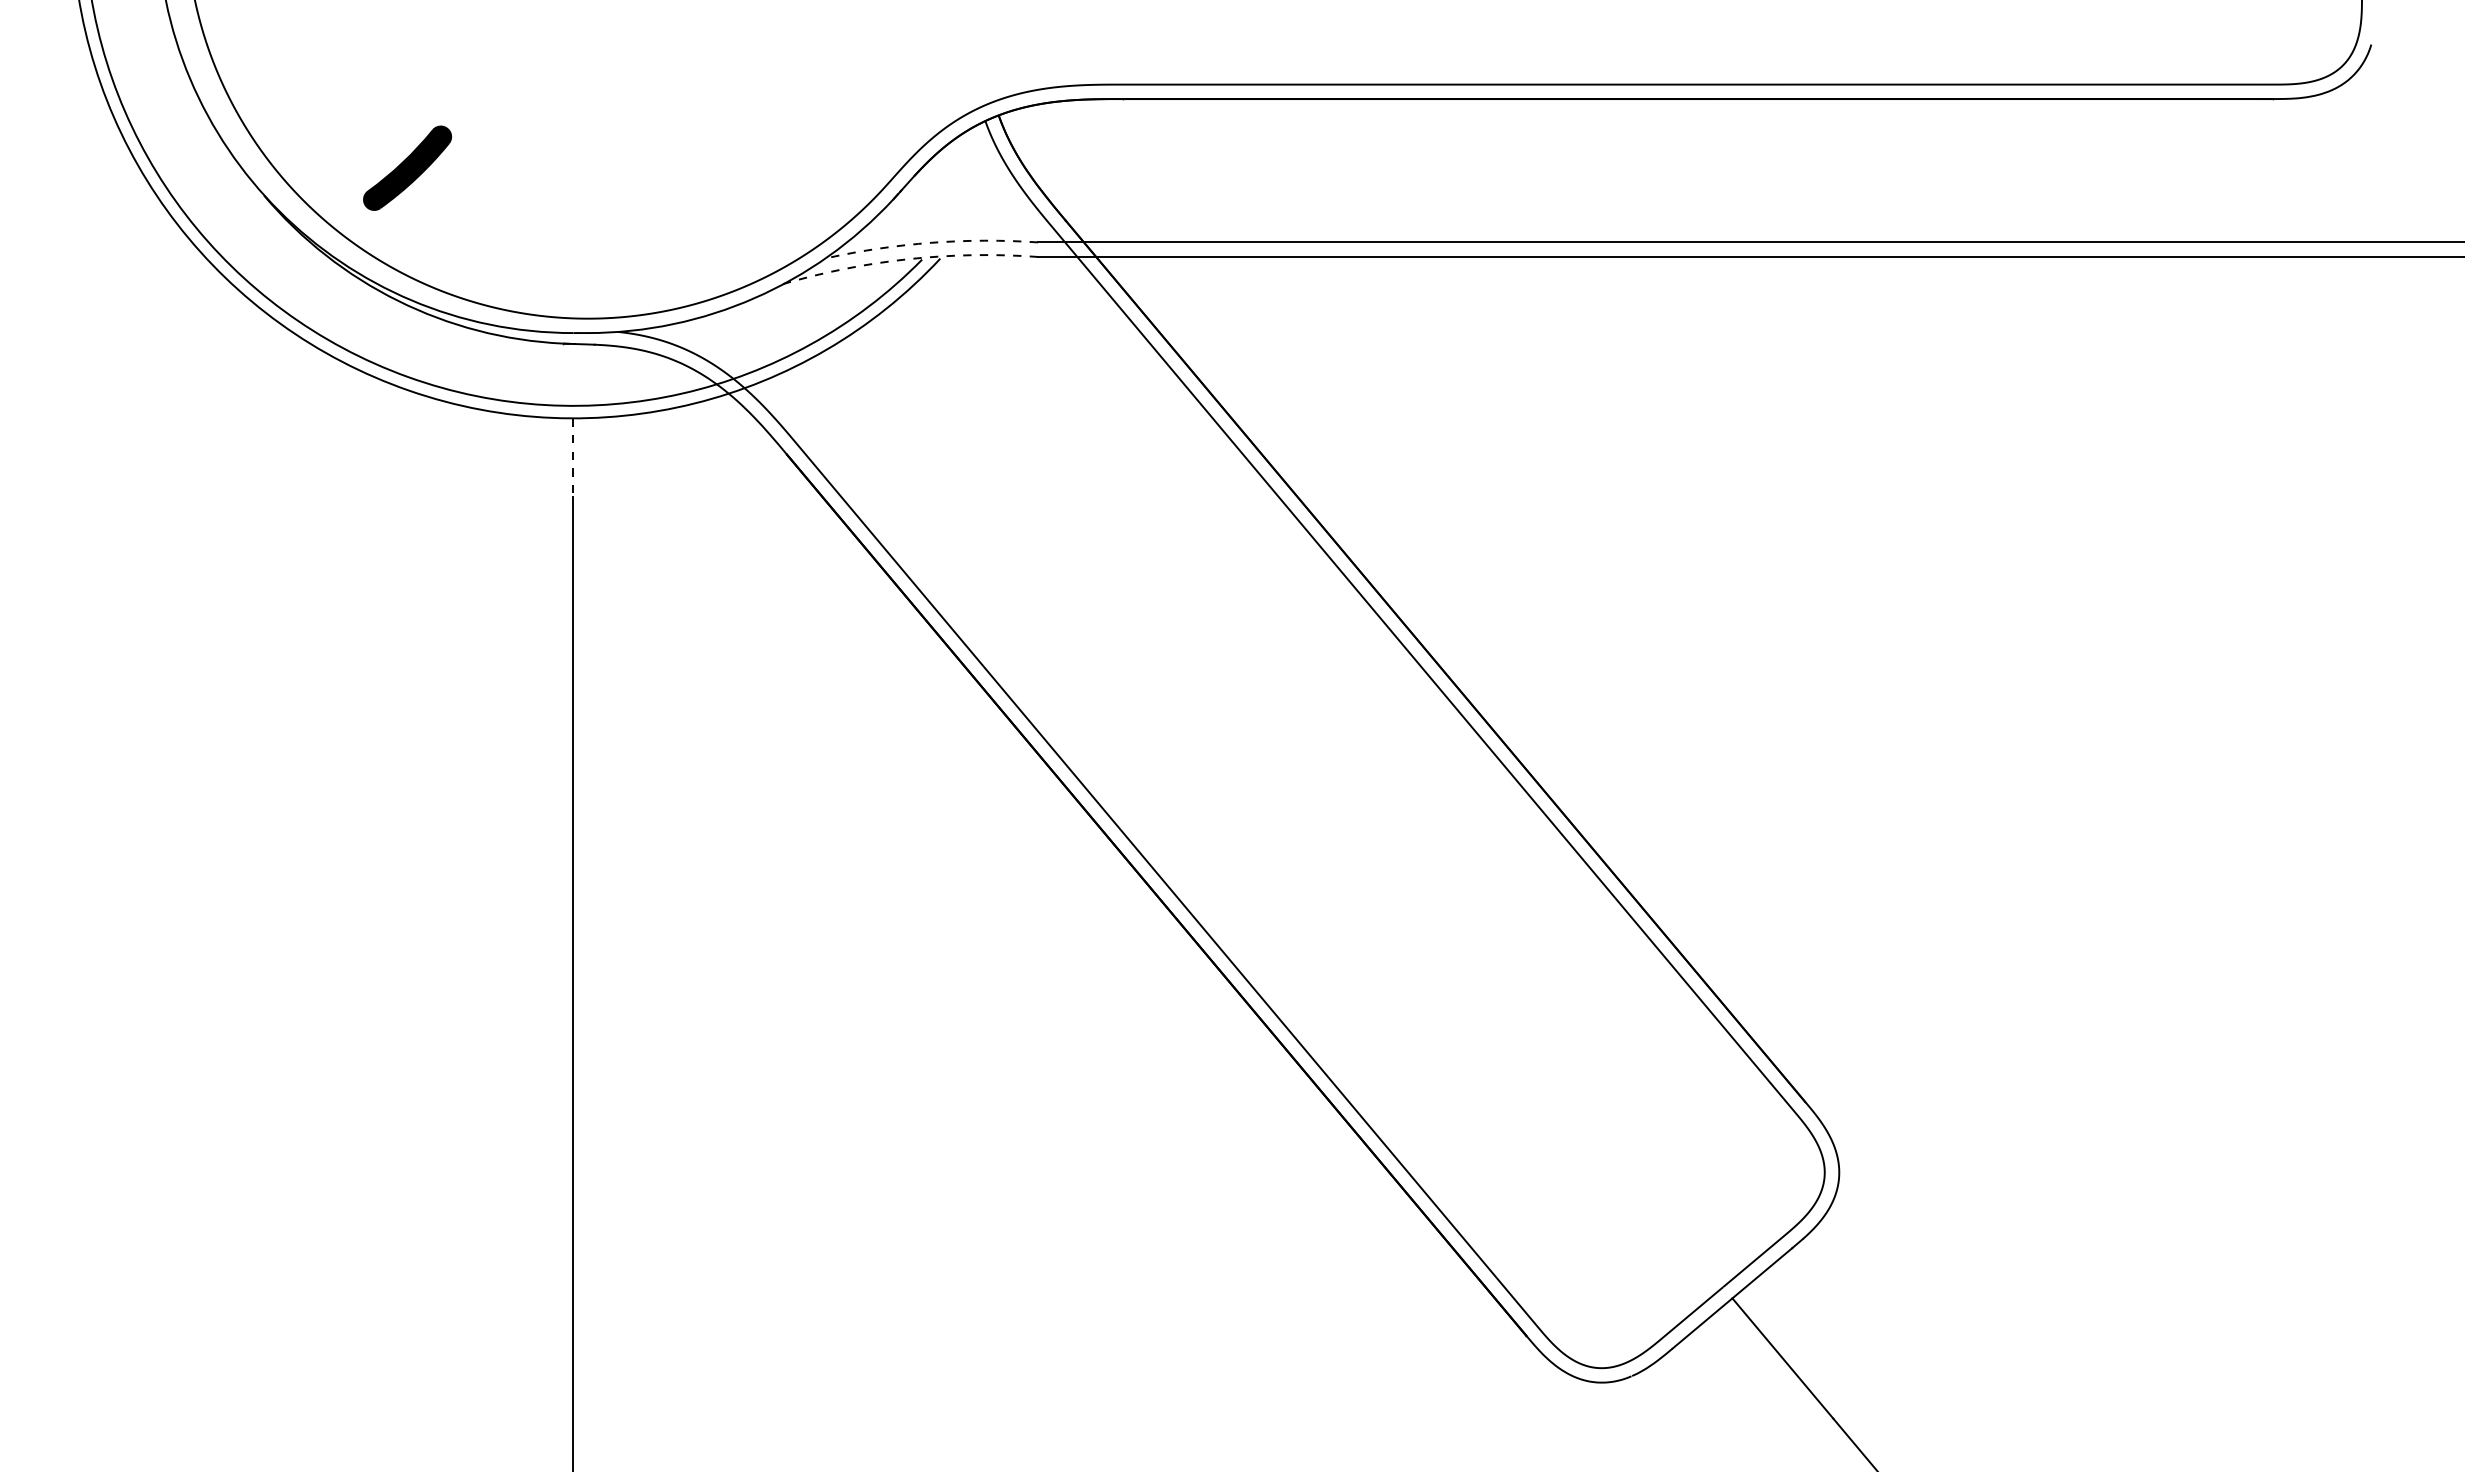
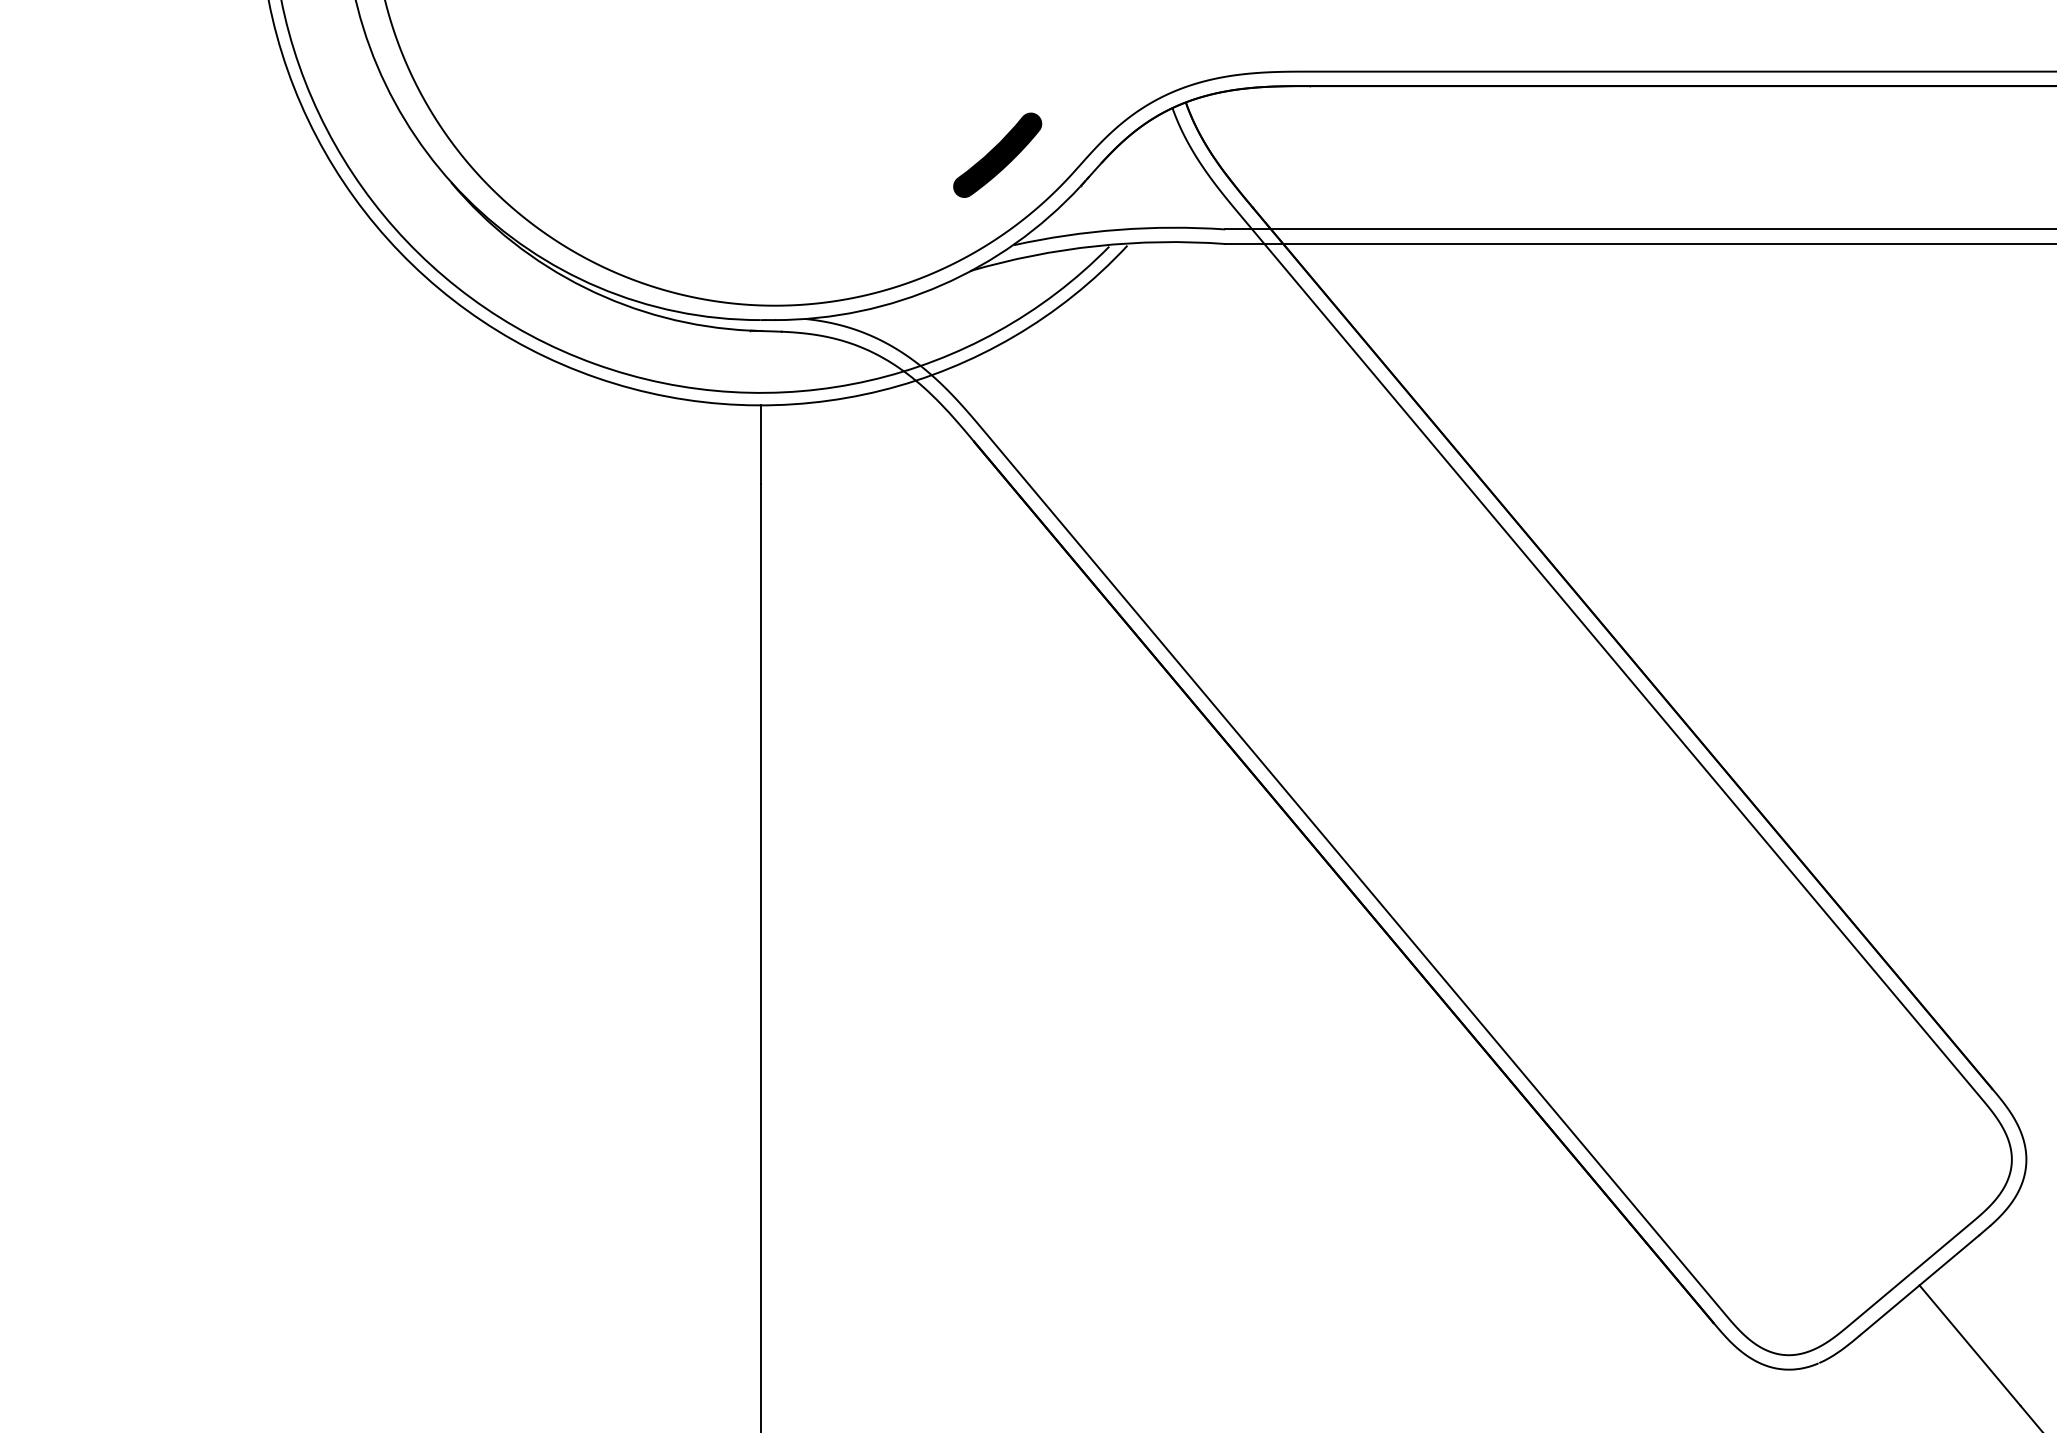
part: (407, 167) -> (997, 154), moved
arc: (931, 242) -> (1118, 229), dashed -> solid
arc: (909, 259) -> (1096, 246), dashed -> solid
line: (573, 458) -> (760, 445), dashed -> solid

